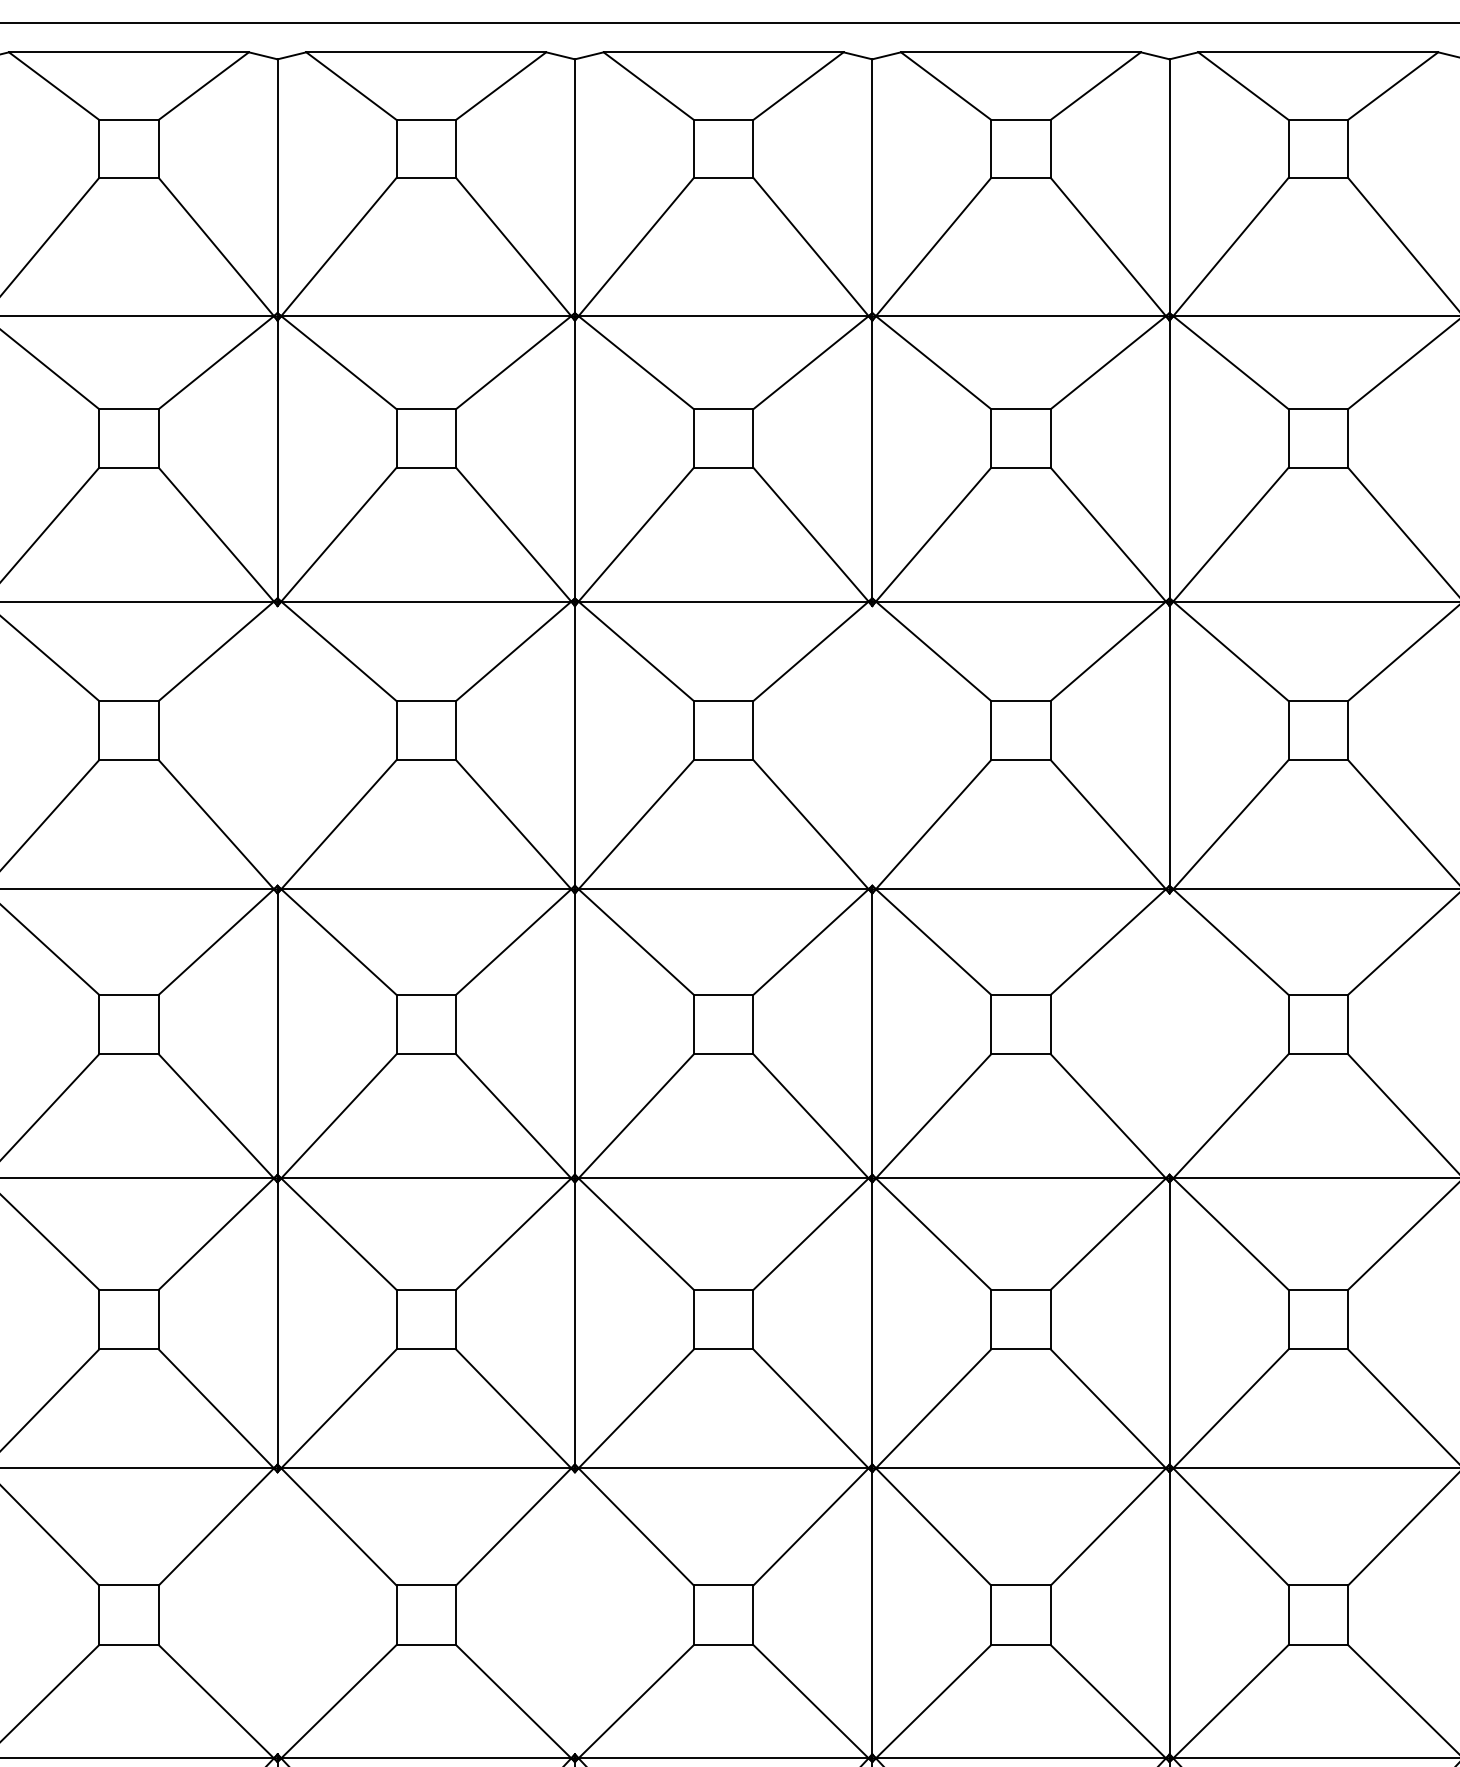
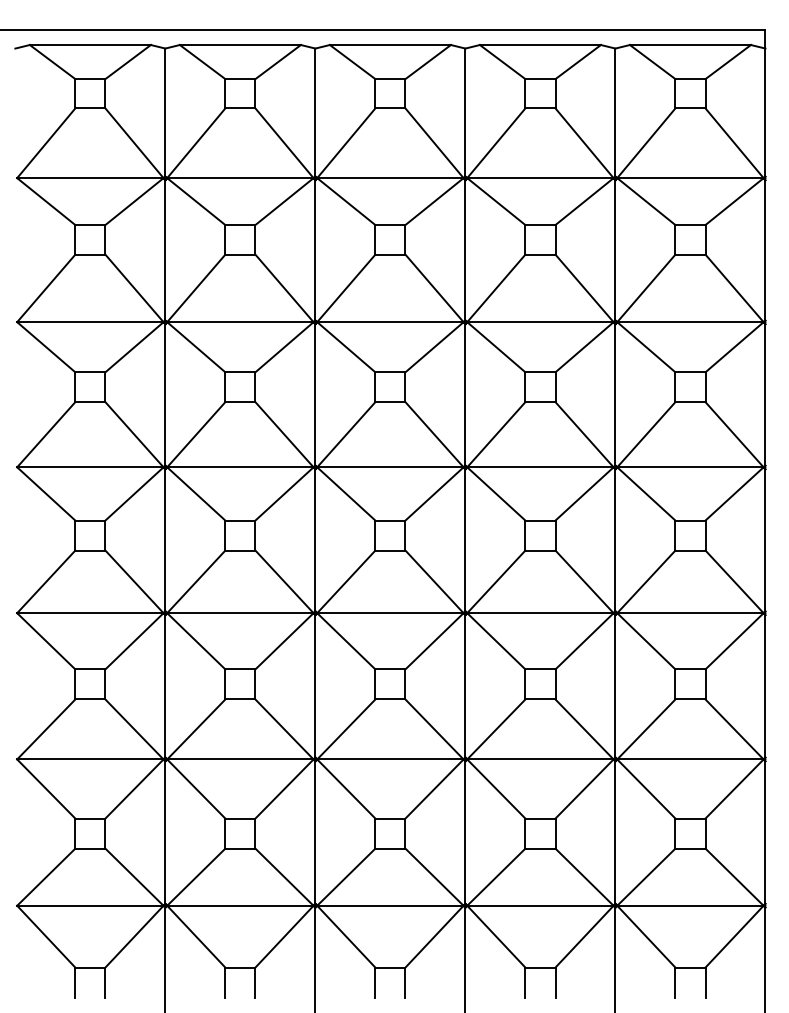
line: (277, 744) -> (165, 394), added
line: (872, 744) -> (465, 394), added
line: (1169, 1034) -> (615, 540), added
line: (277, 1613) -> (165, 832), added
line: (575, 1613) -> (315, 832), added

